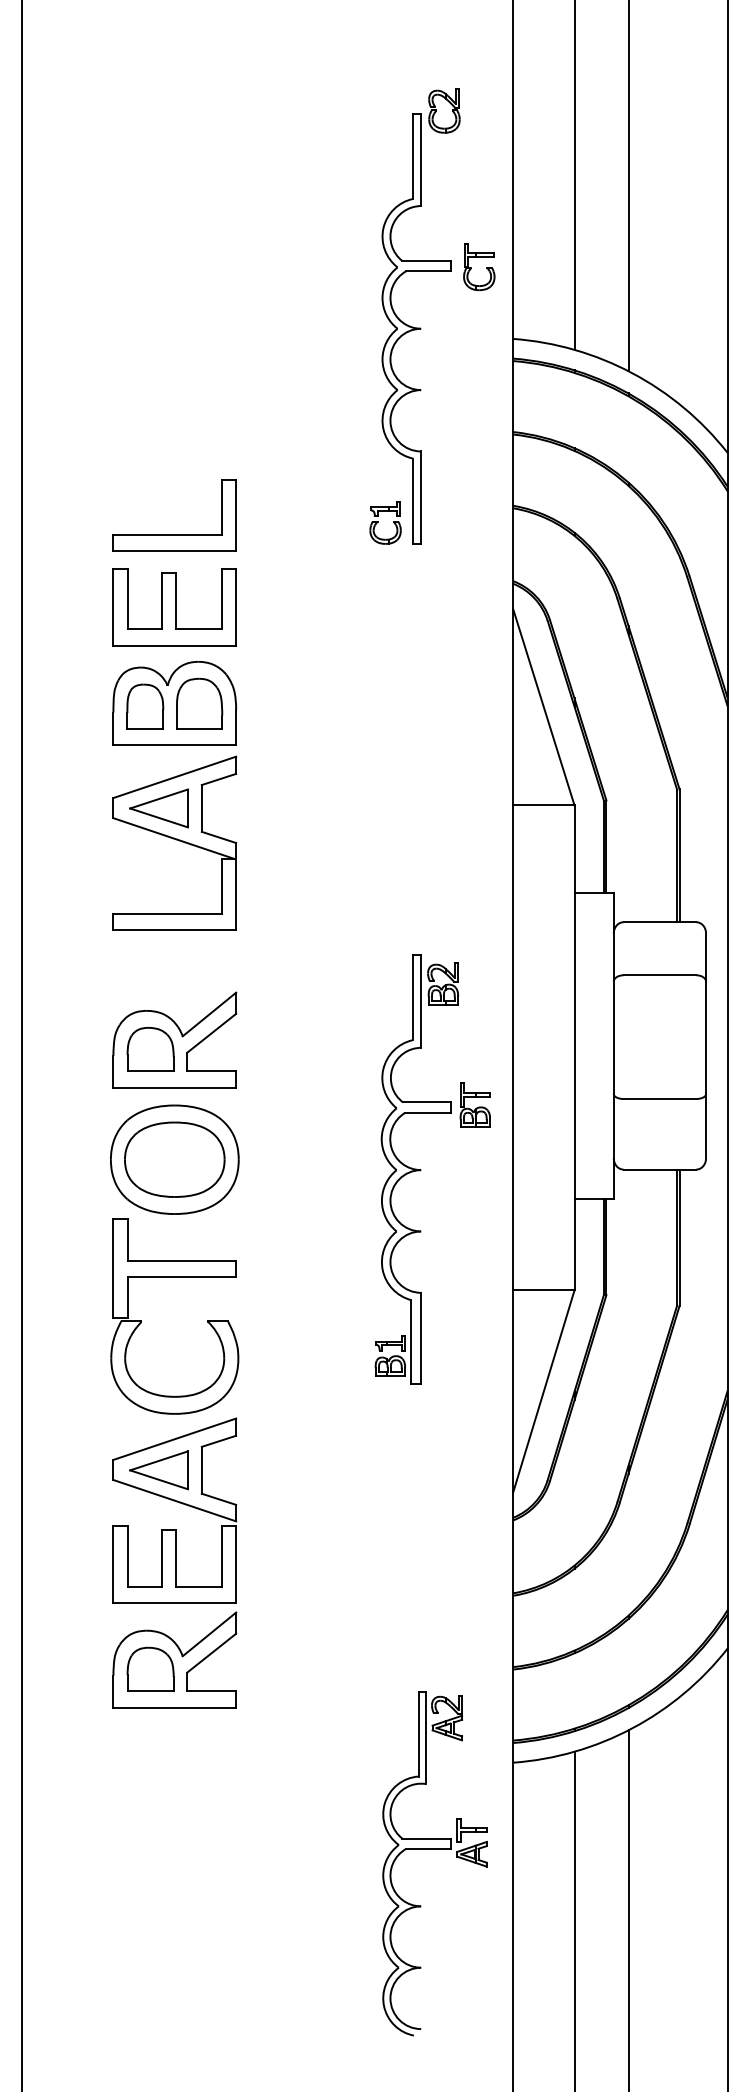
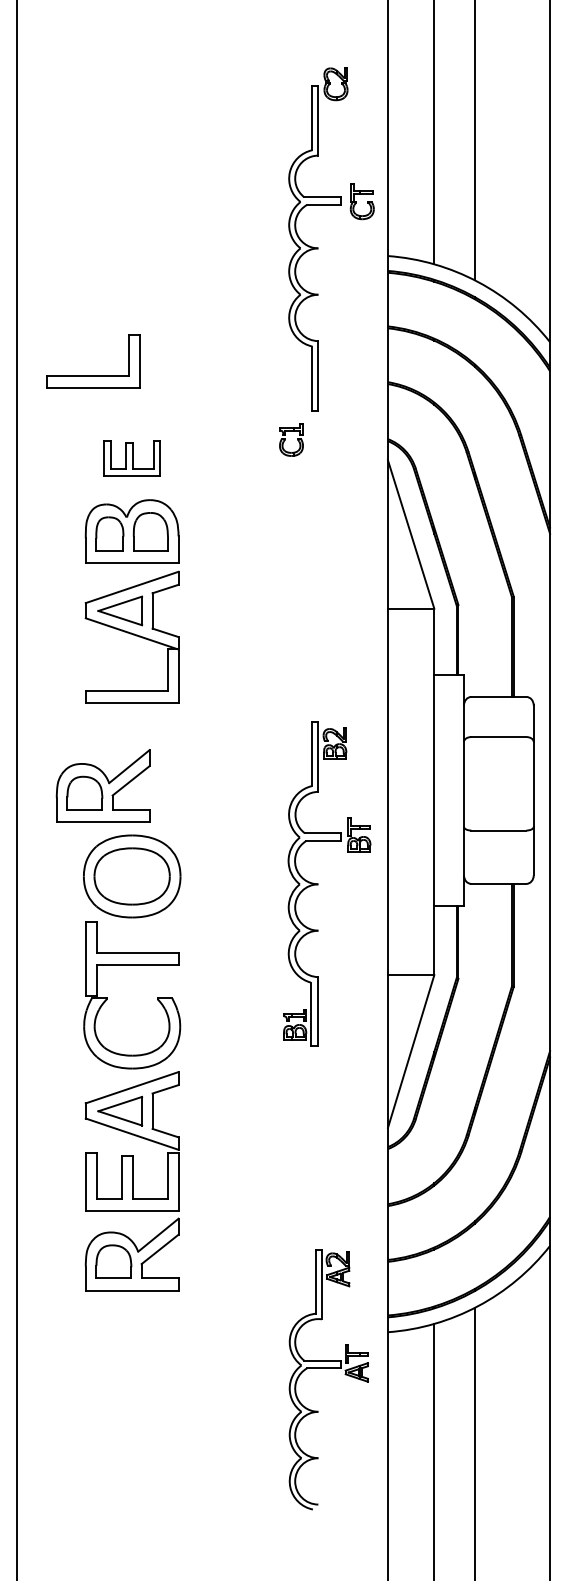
part: (385, 522) -> (291, 439), moved
part: (175, 533) -> (93, 375), moved
part: (175, 606) -> (132, 458), size x0.6
part: (173, 1039) -> (102, 785), moved
part: (434, 1849) -> (328, 1368), moved

